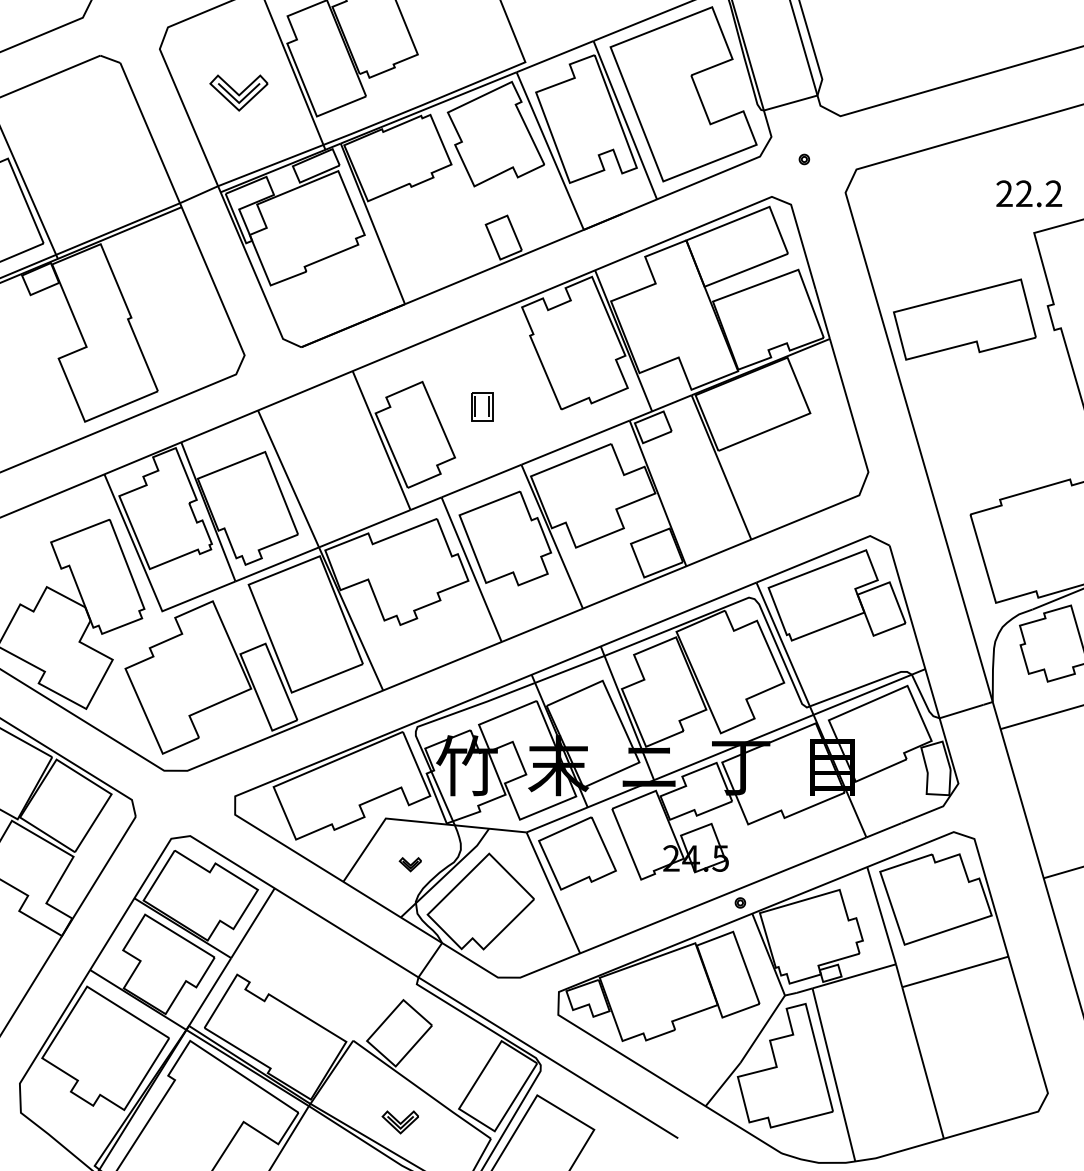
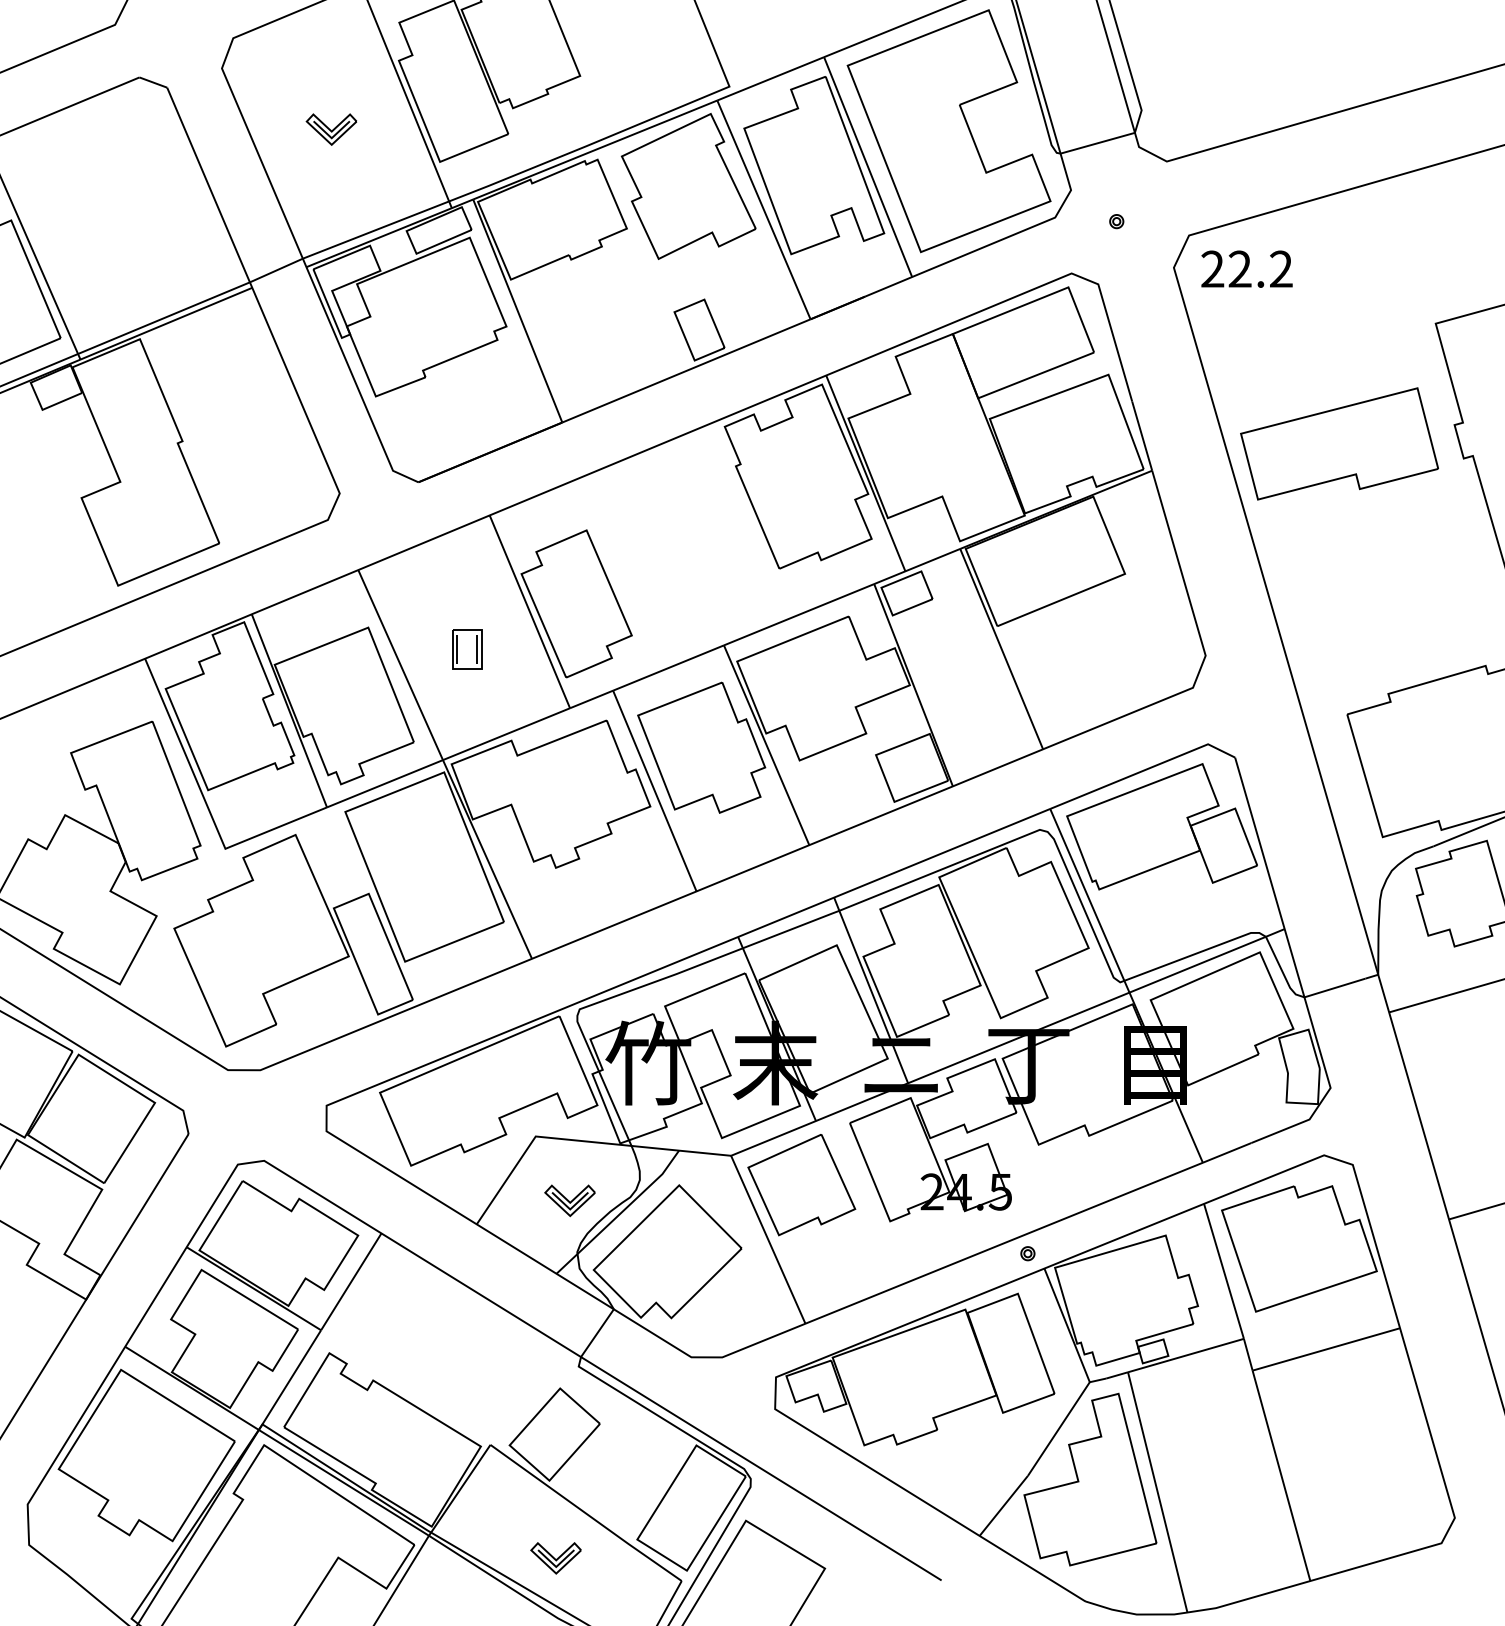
part: (238, 93) -> (331, 130), size x0.62
text: (1029, 193) -> (1247, 268), moved
part: (482, 406) -> (467, 649), moved
part: (410, 864) -> (569, 1200), size x1.67

